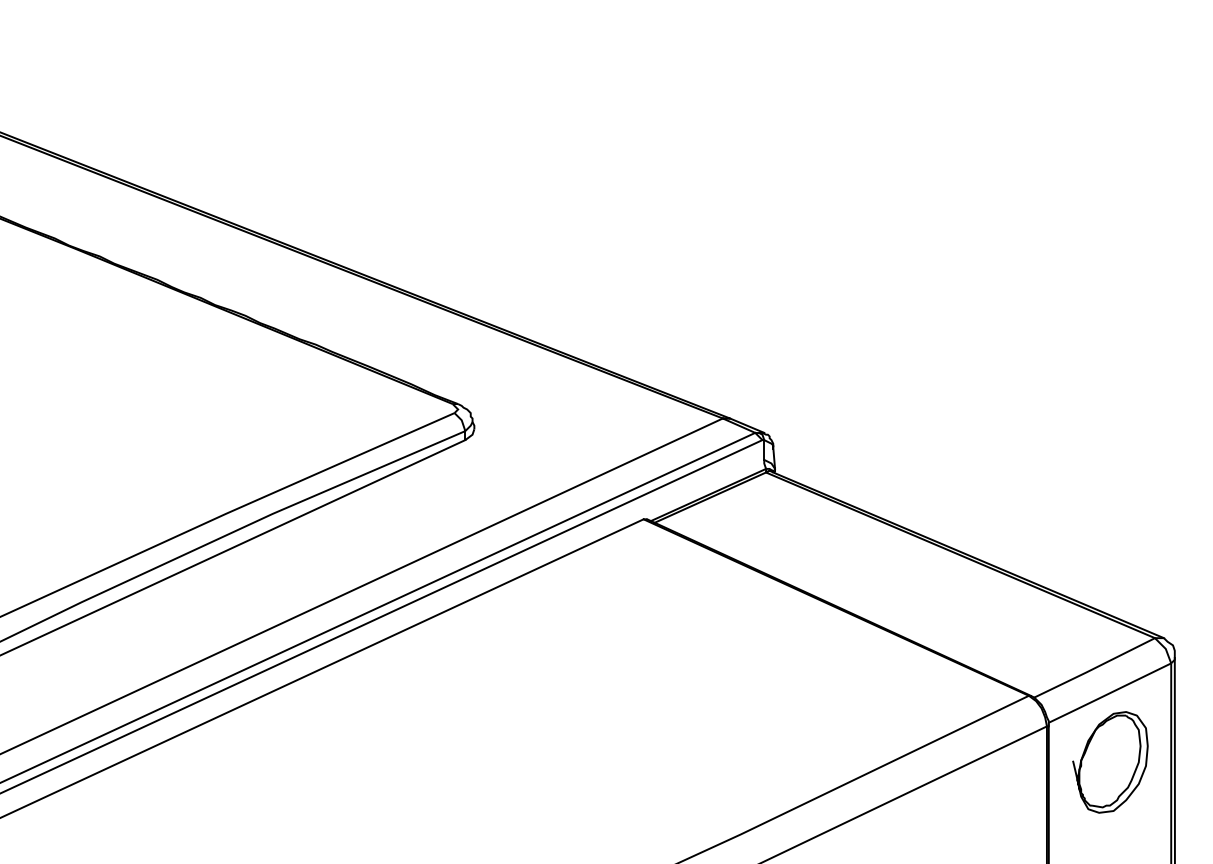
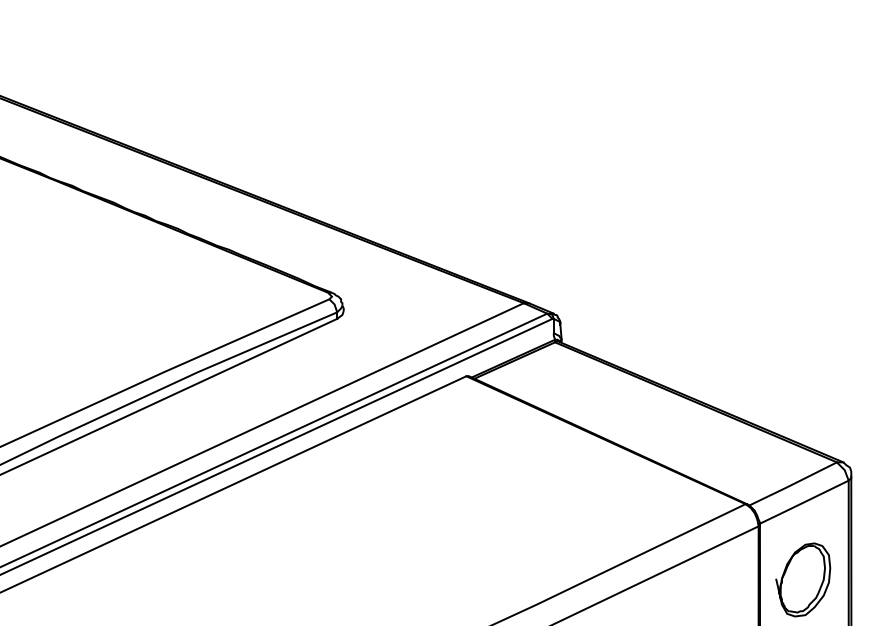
part: (1110, 762) -> (803, 580), moved

